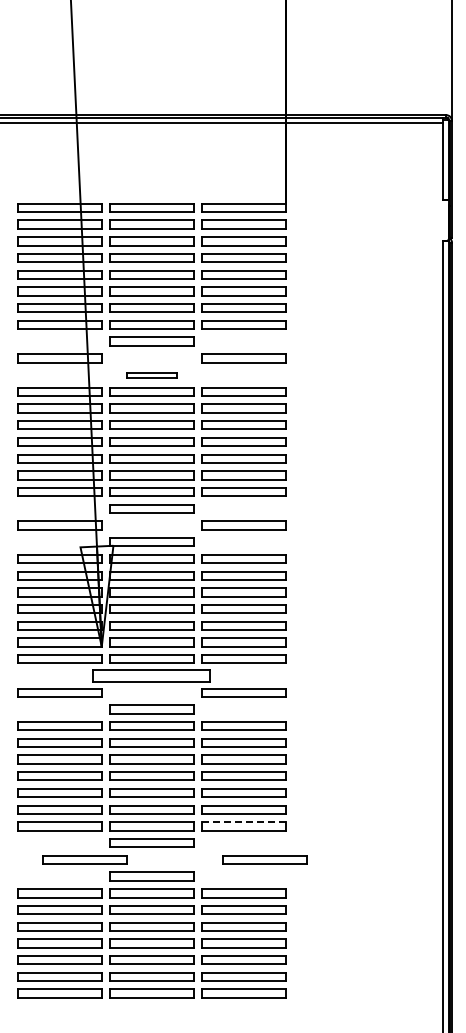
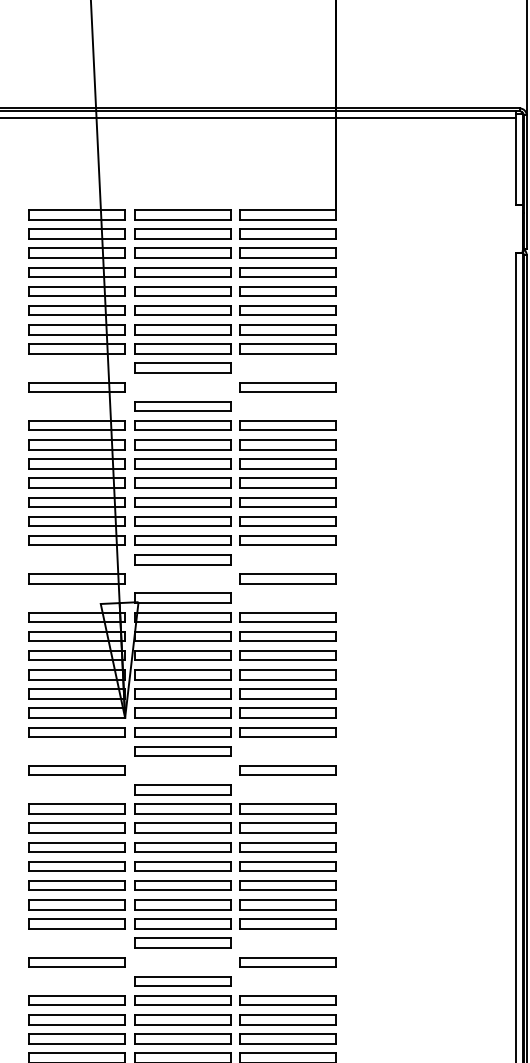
part: (151, 374) -> (182, 405), size x1.67
part: (151, 675) -> (182, 750), size x0.71
line: (243, 822) -> (287, 919), dashed -> solid
part: (84, 859) -> (76, 961), moved
part: (264, 859) -> (287, 961), moved

